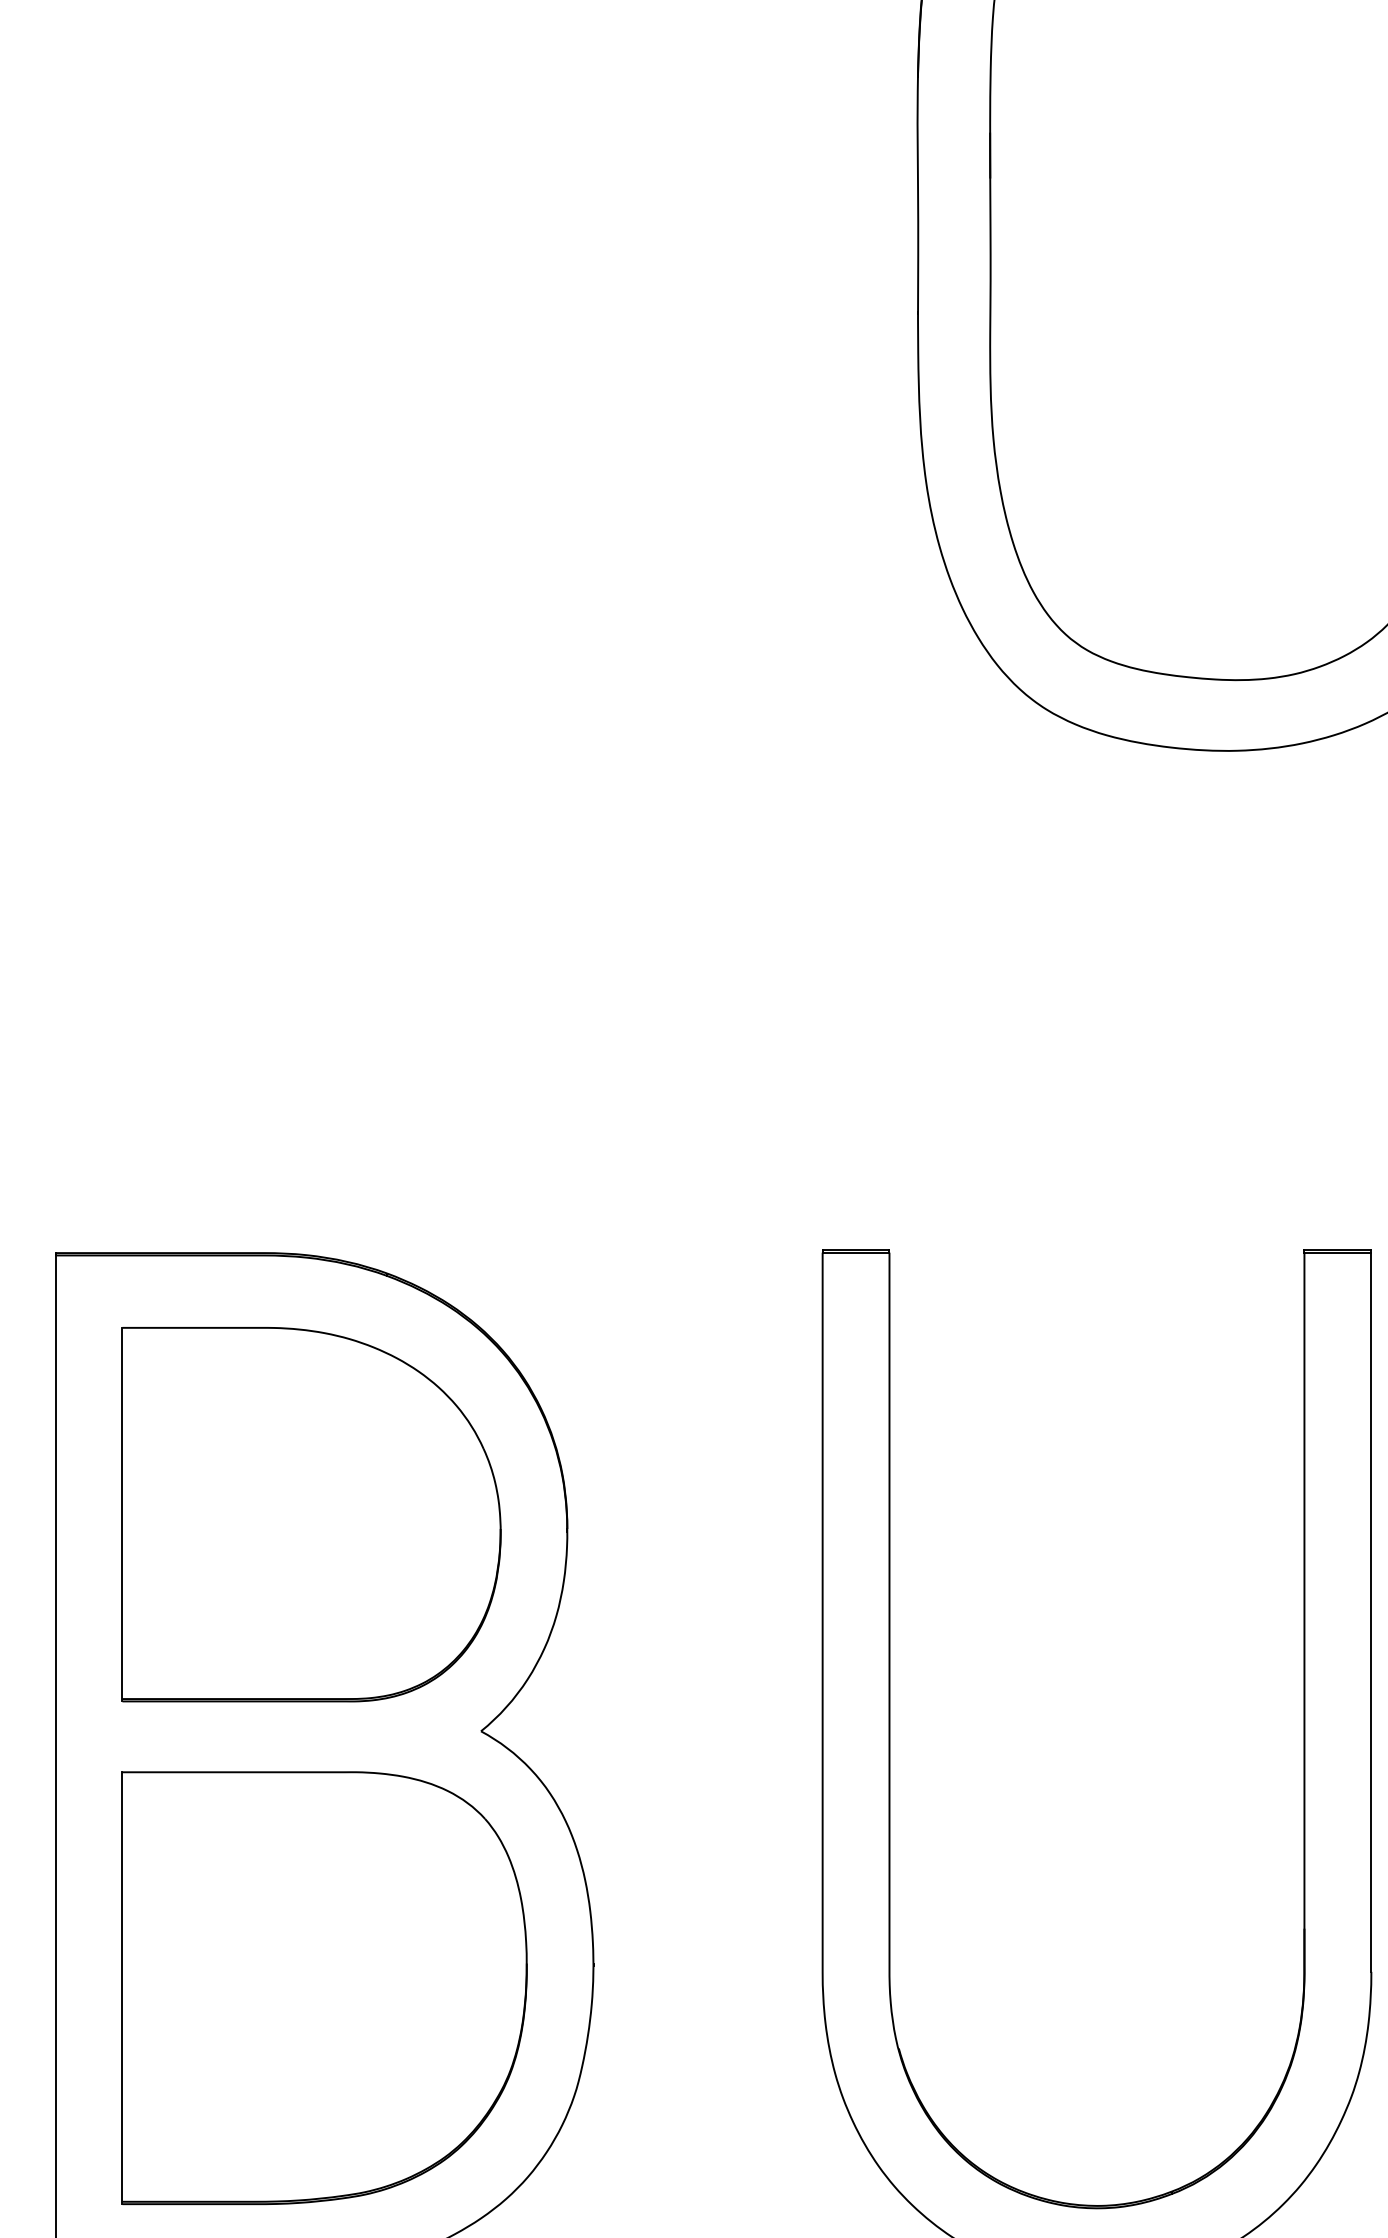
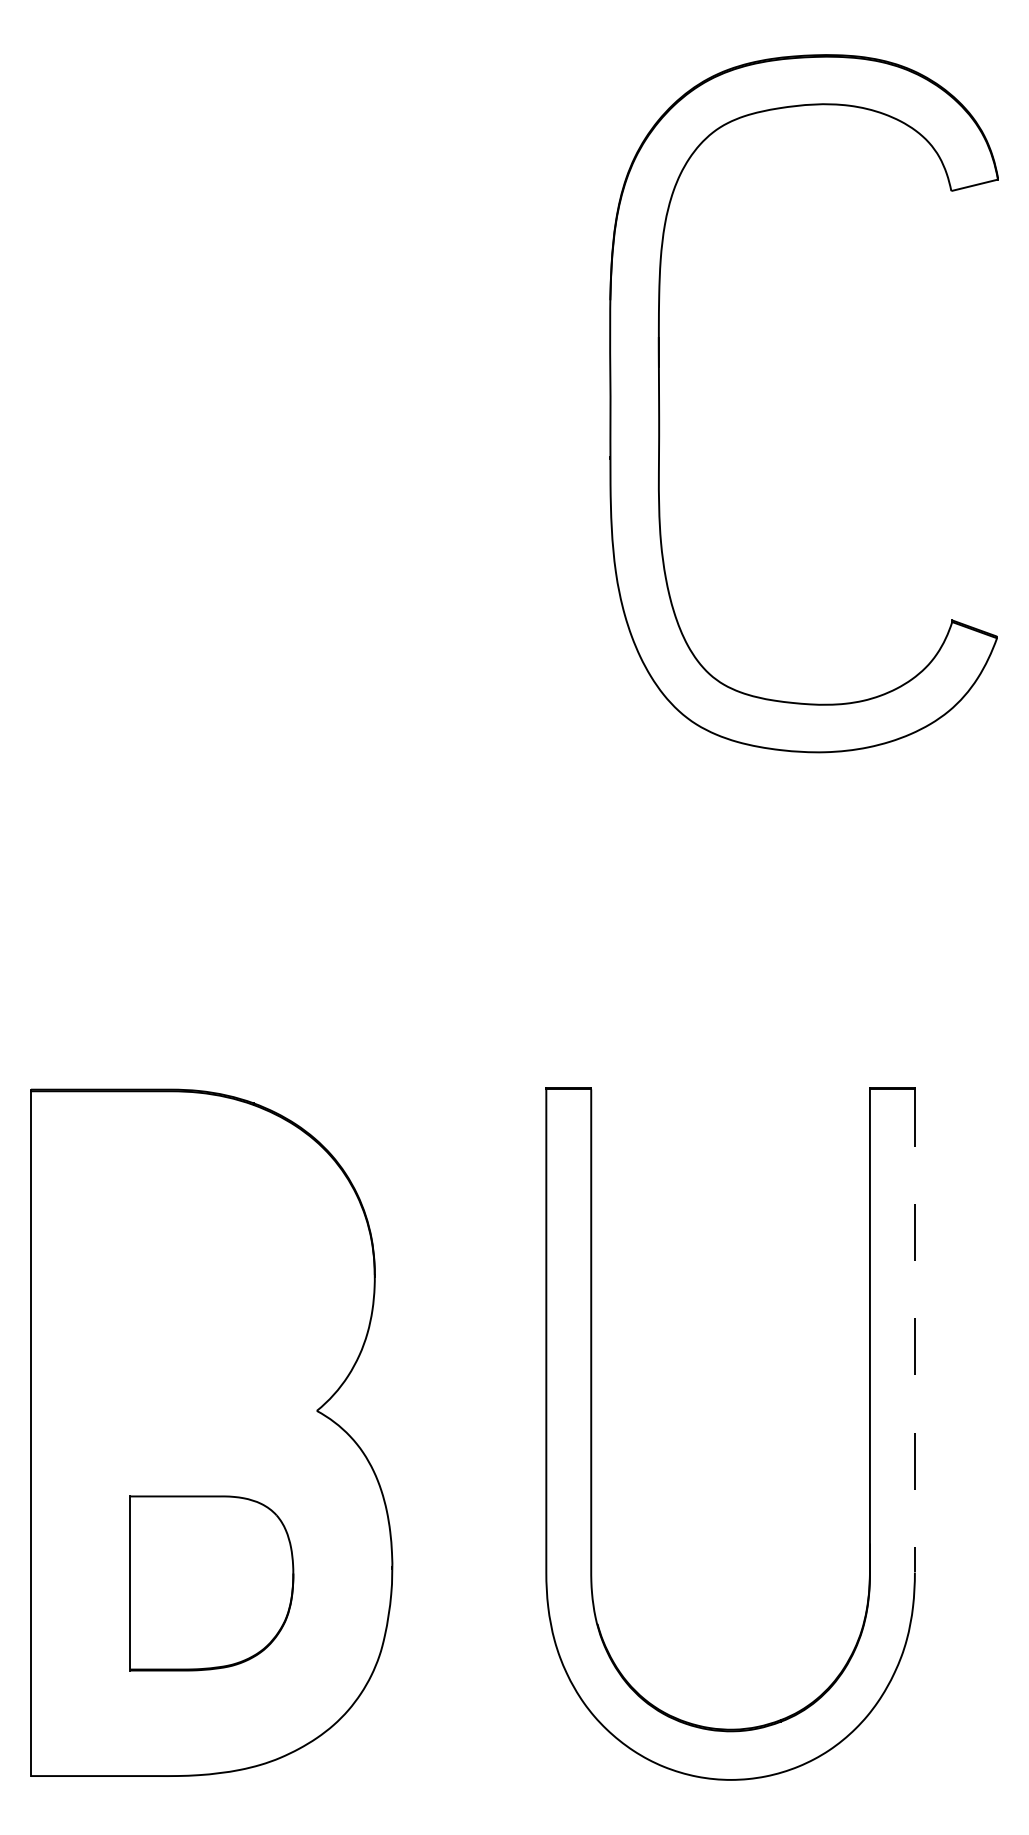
part: (310, 1514) -> (202, 1265), removed
line: (1370, 1611) -> (914, 1330), solid -> dashed
part: (324, 1988) -> (211, 1583), size x0.6

